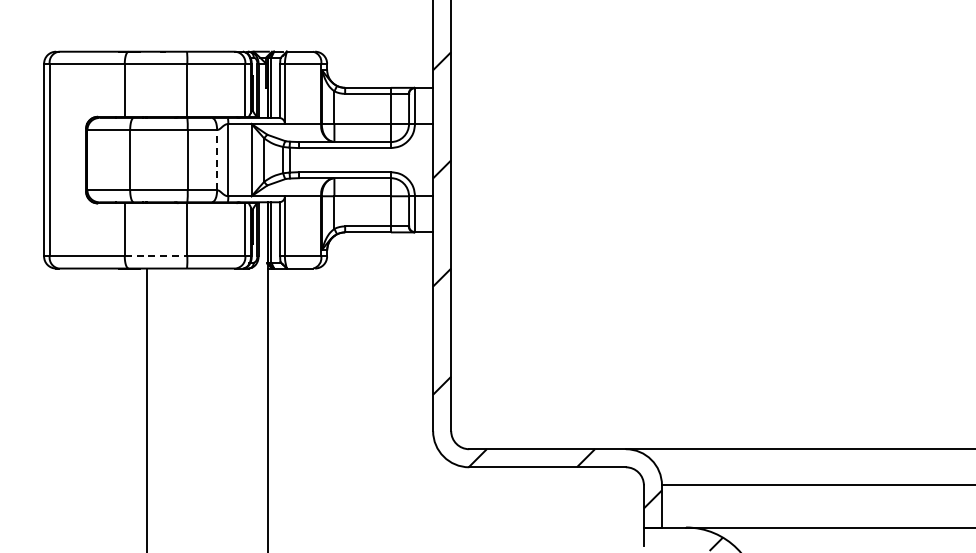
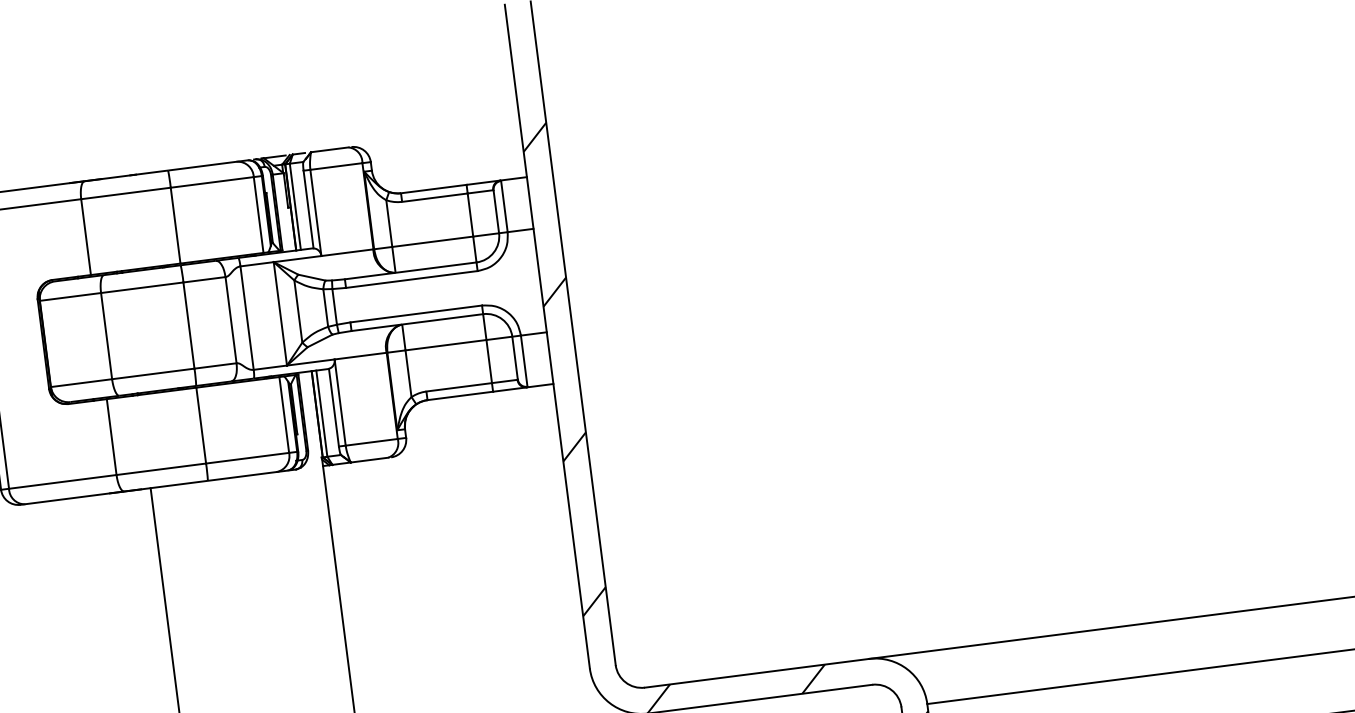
line: (217, 159) -> (231, 319), dashed -> solid
line: (156, 256) -> (161, 469), dashed -> solid

